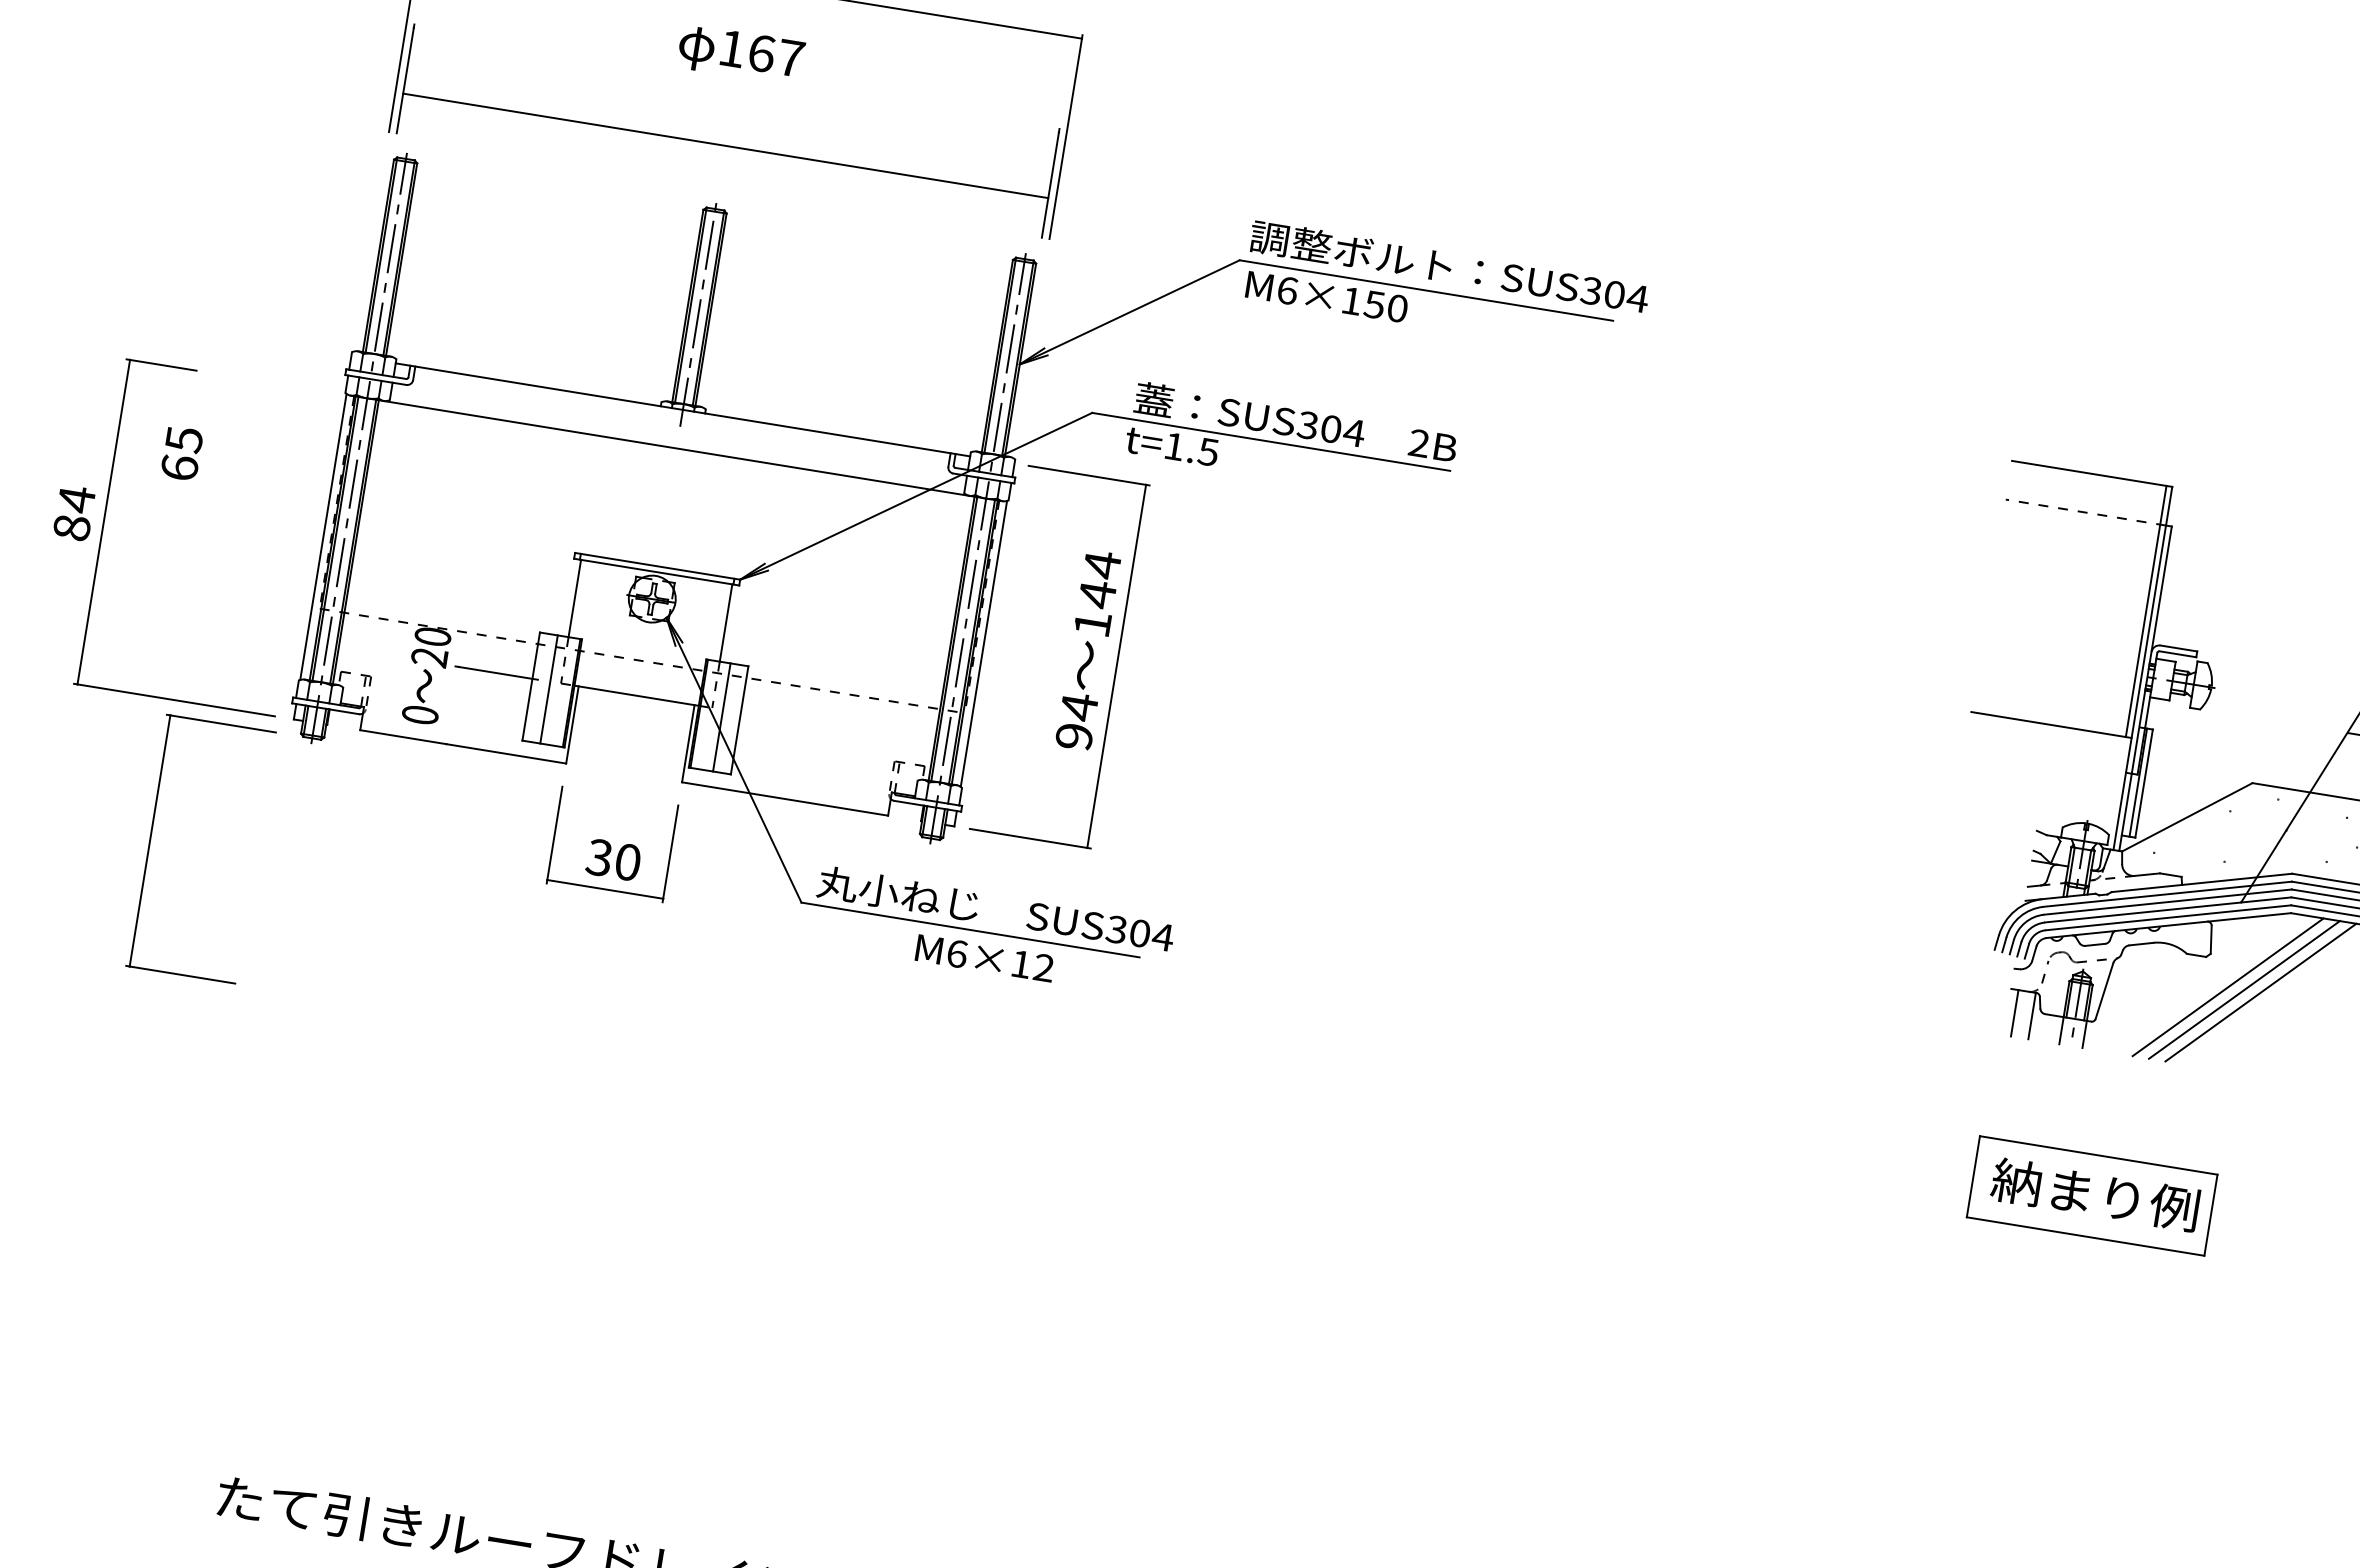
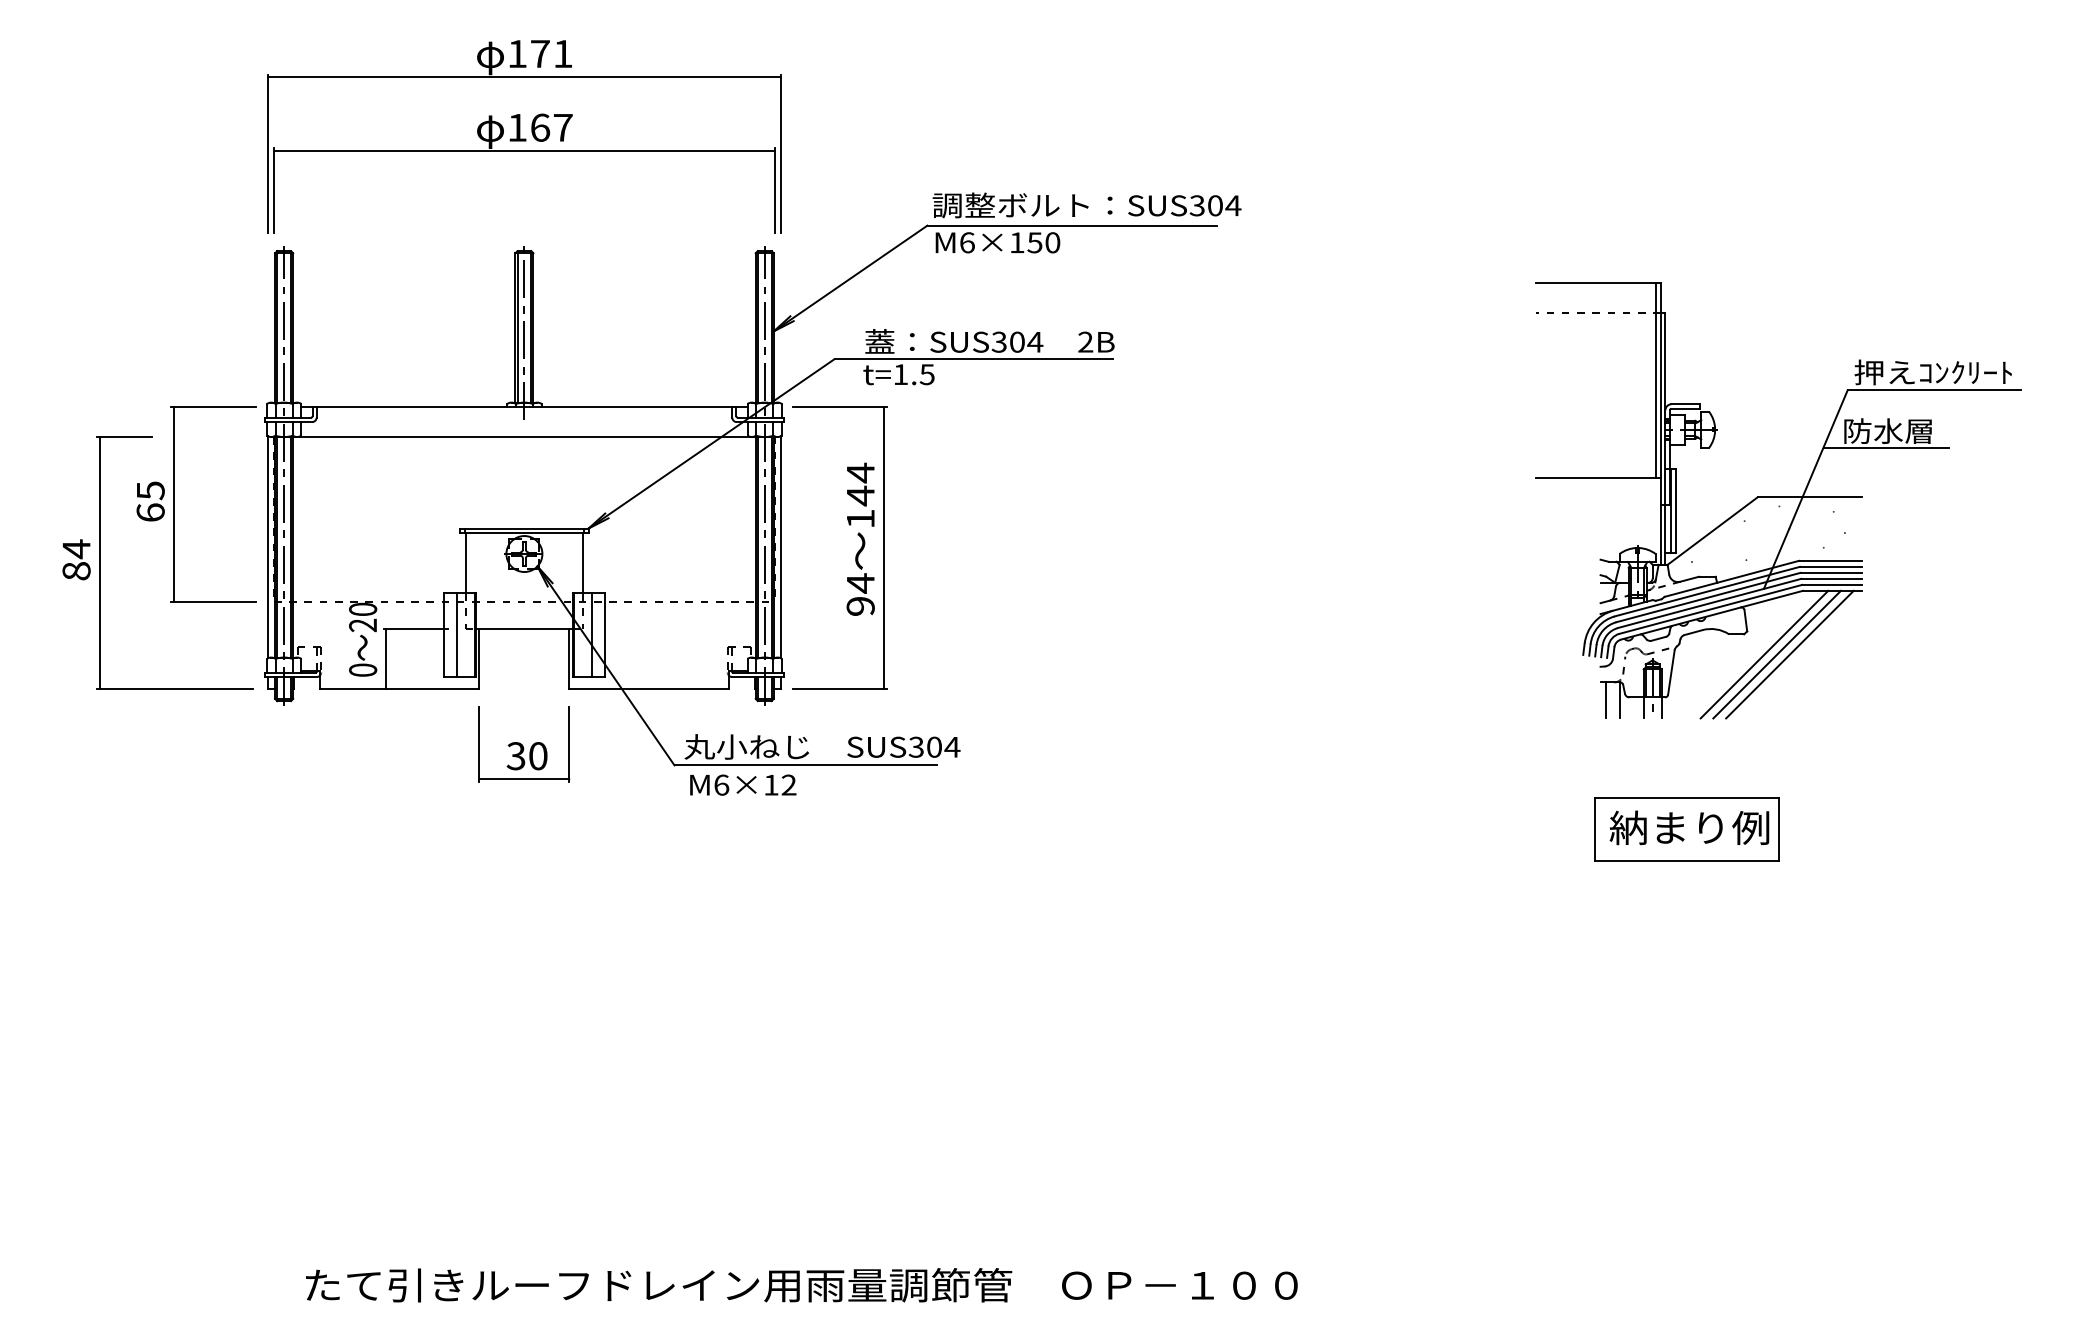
line: (724, 146) -> (523, 151), moved
line: (452, 706) -> (386, 659), added
part: (150, 840) -> (174, 504), moved
text: (985, 957) -> (743, 784), moved

